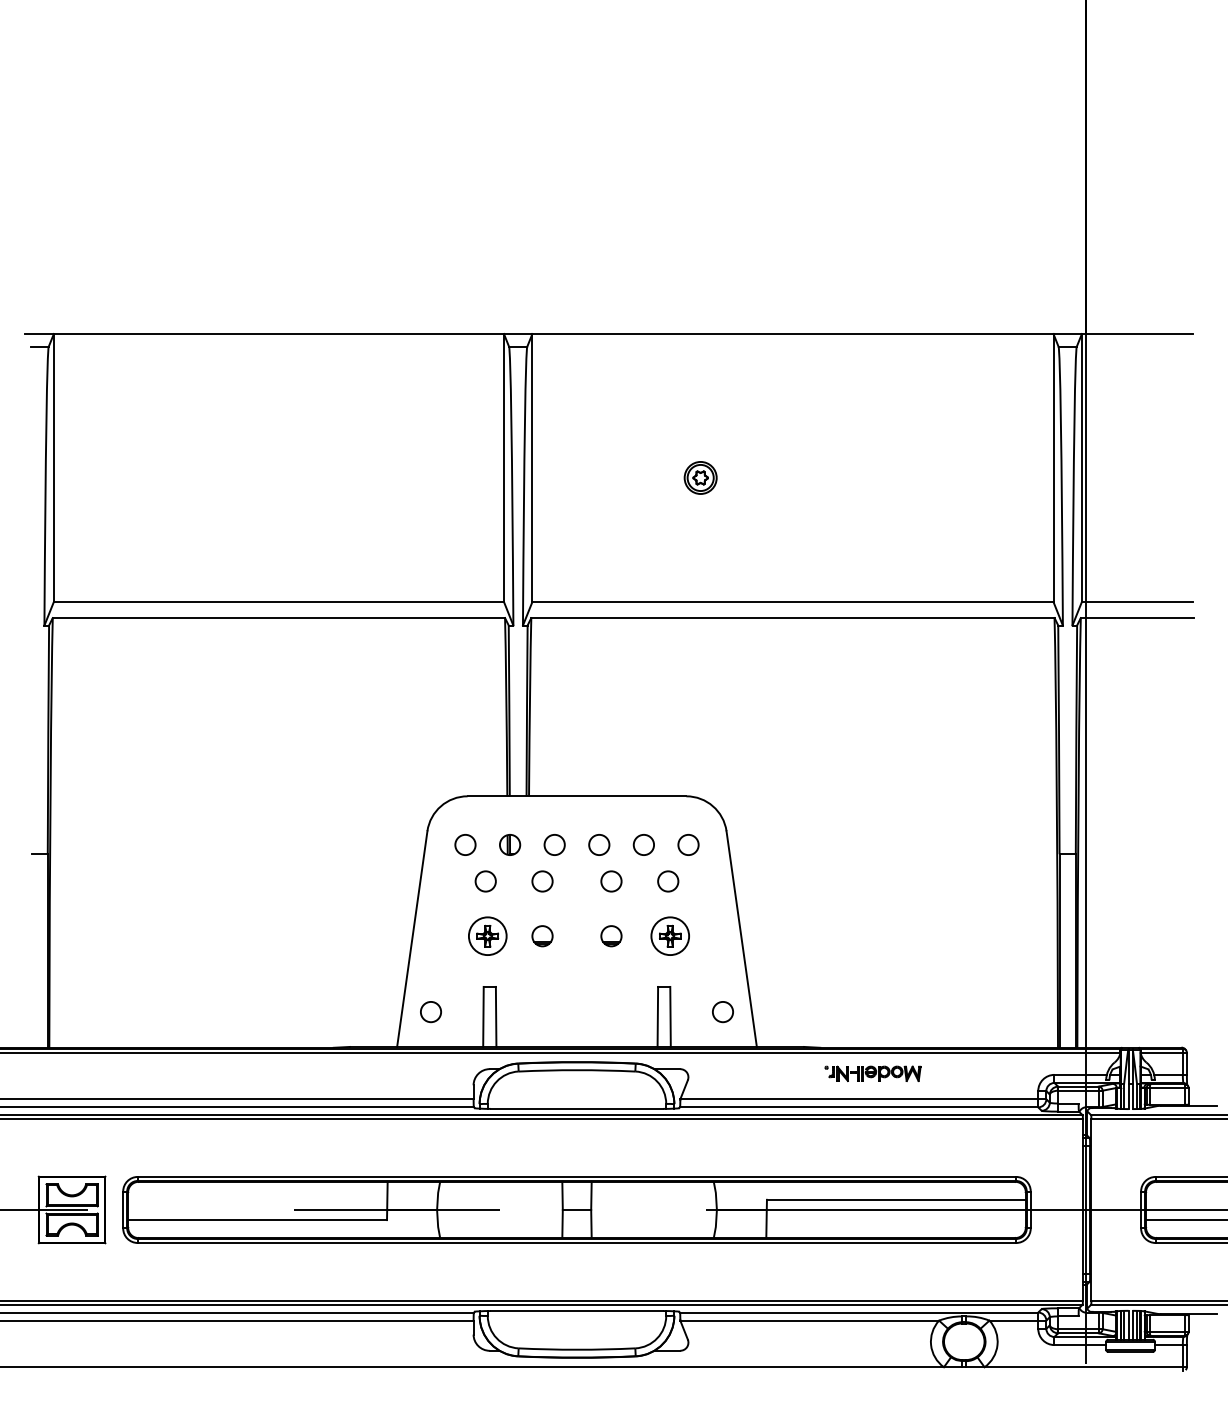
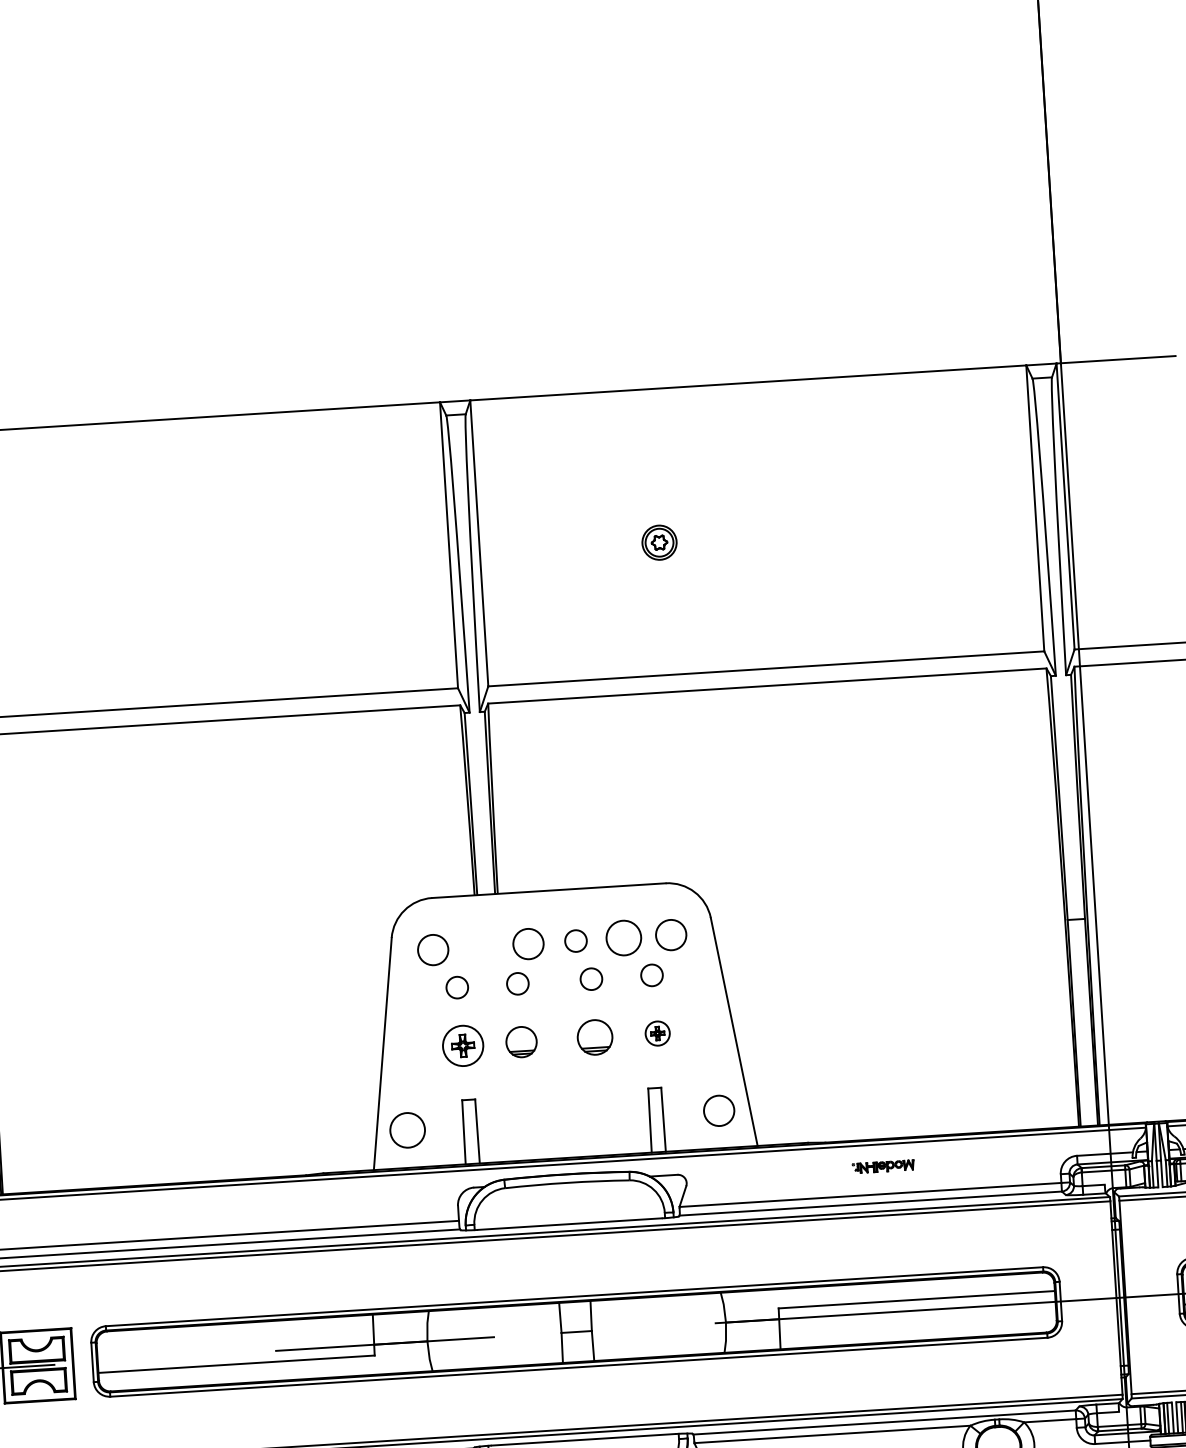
circle: (465, 844) -> (433, 949), size x1.4
part: (510, 844) -> (481, 946), removed
circle: (554, 844) -> (528, 943), size x1.4
circle: (643, 844) -> (623, 937), size x1.6
circle: (688, 844) -> (671, 934), size x1.4
part: (669, 935) -> (656, 1032), size x0.6
part: (542, 936) -> (521, 1042), size x1.4
part: (611, 936) -> (595, 1037), size x1.6
circle: (430, 1012) -> (407, 1131), size x1.6
circle: (722, 1012) -> (718, 1111), size x1.4
part: (872, 1073) -> (882, 1166), size x0.6

